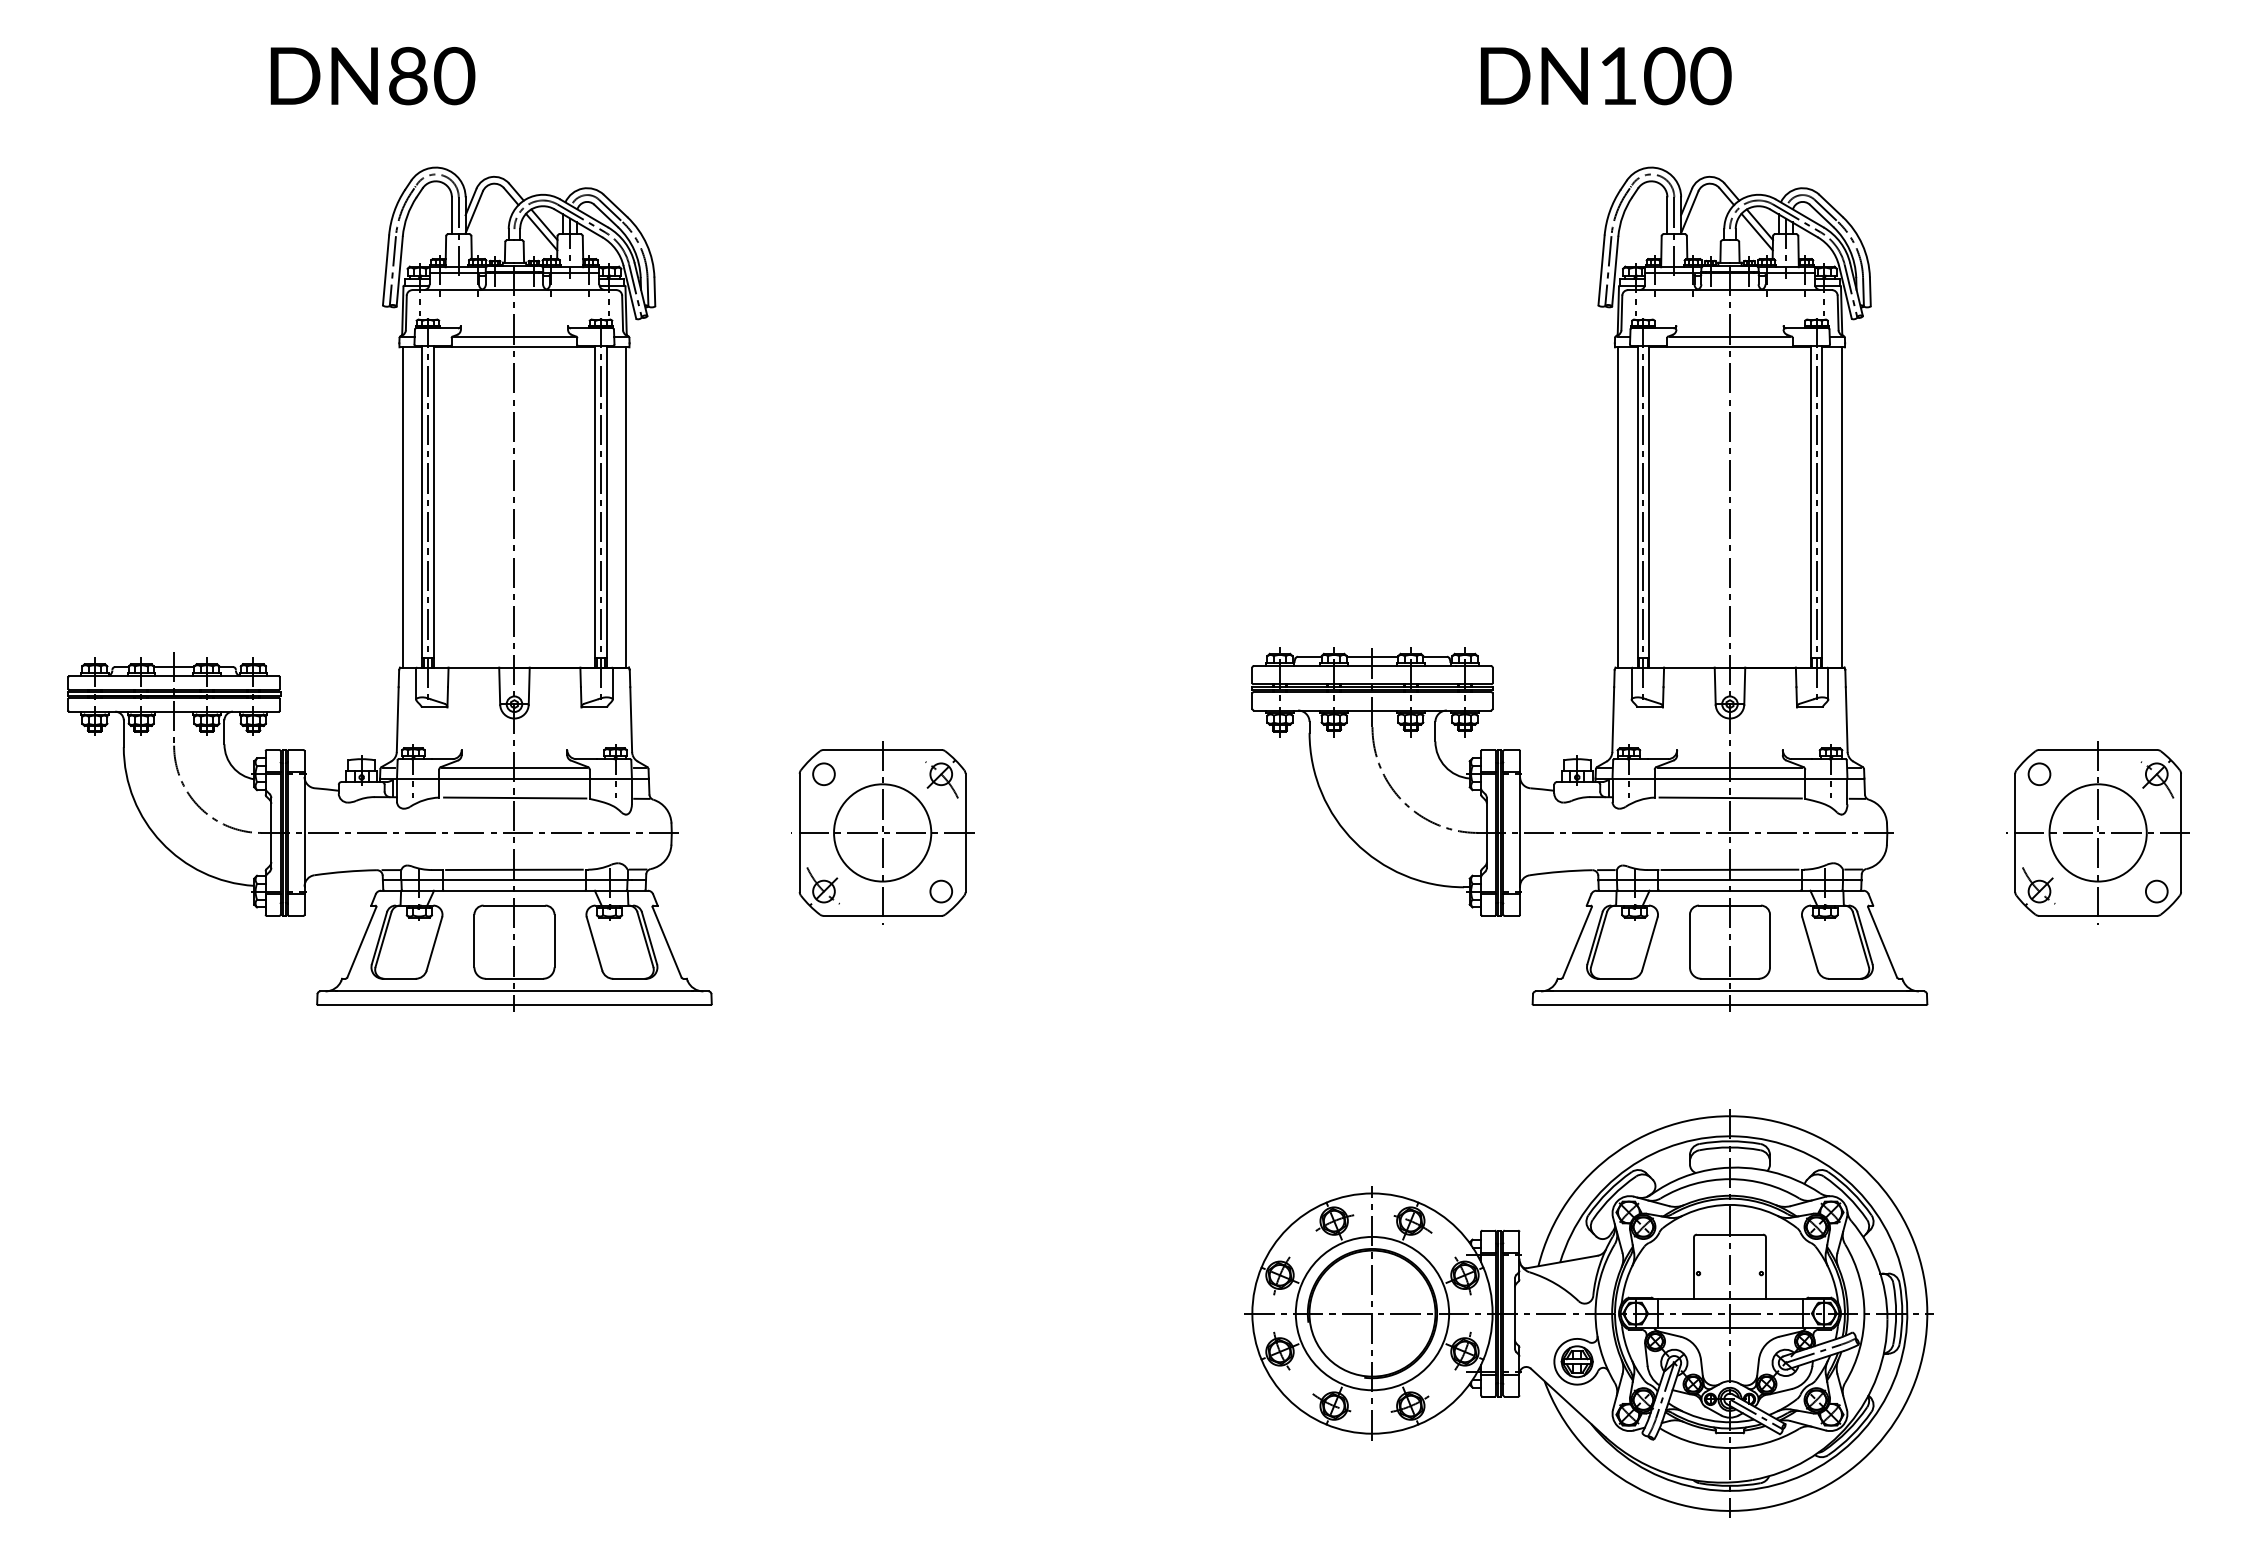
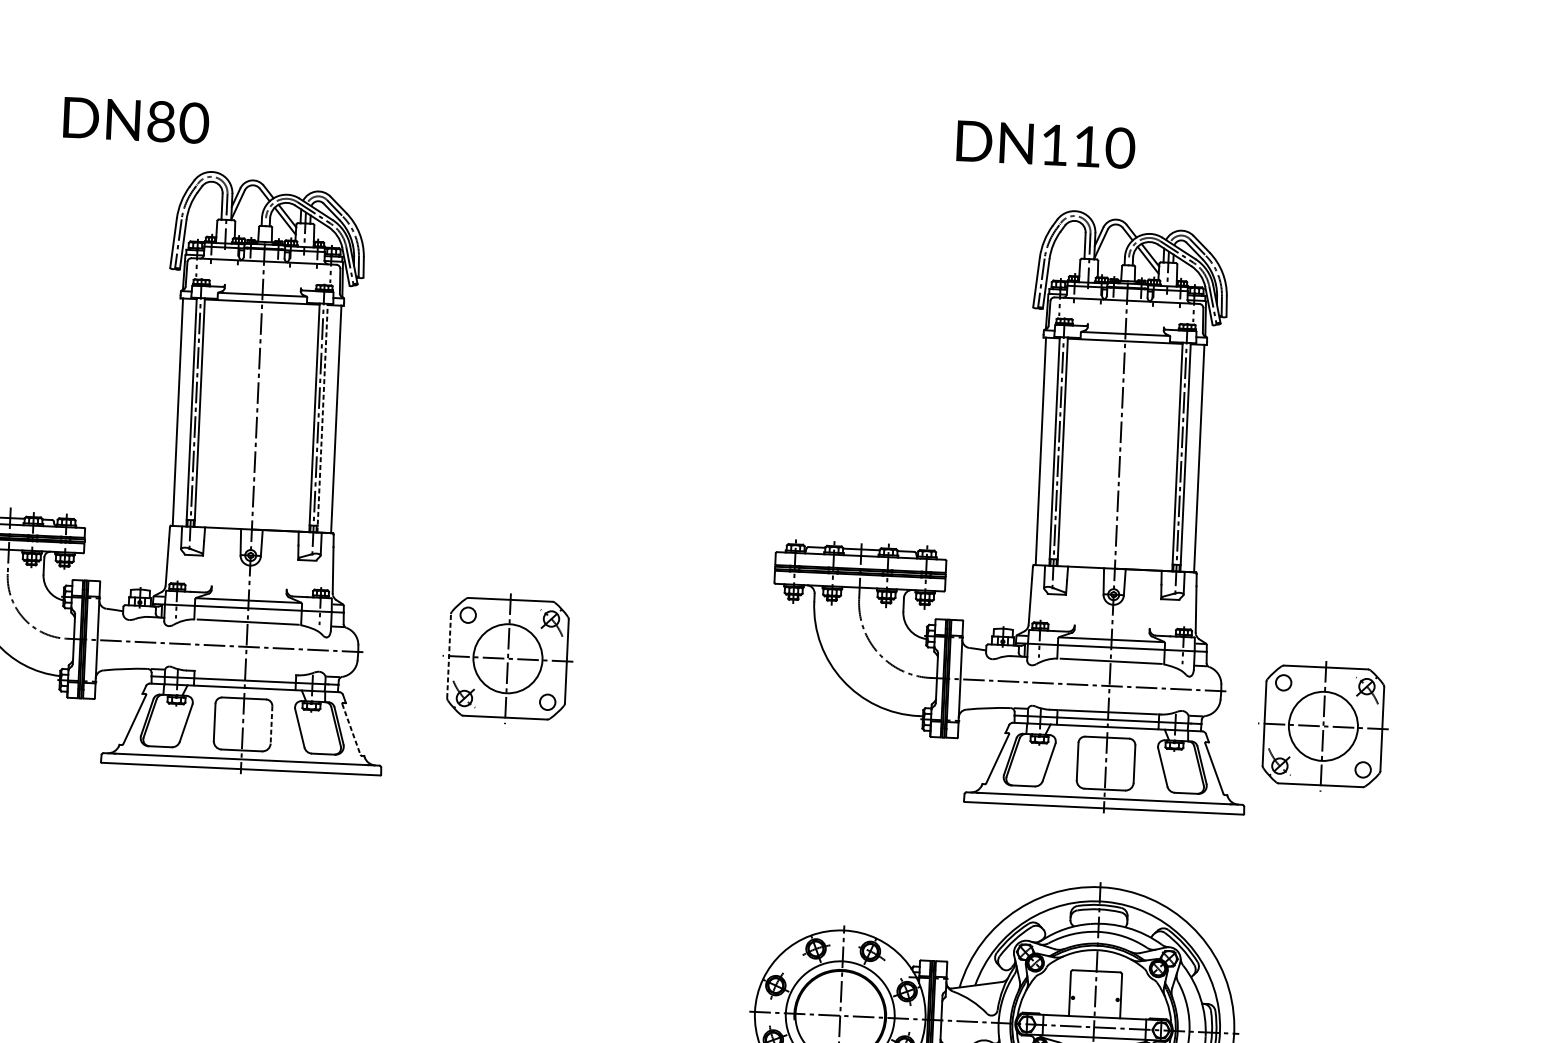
text: (1664, 75) -> (1087, 146), DN100 -> DN110
text: (372, 76) -> (136, 120), moved
line: (606, 506) -> (322, 418), solid -> dashed
line: (799, 832) -> (448, 655), solid -> dashed
part: (2097, 832) -> (1322, 726), moved
line: (514, 869) -> (245, 672), removed
line: (554, 941) -> (271, 725), solid -> dashed
line: (667, 942) -> (351, 729), solid -> dashed

